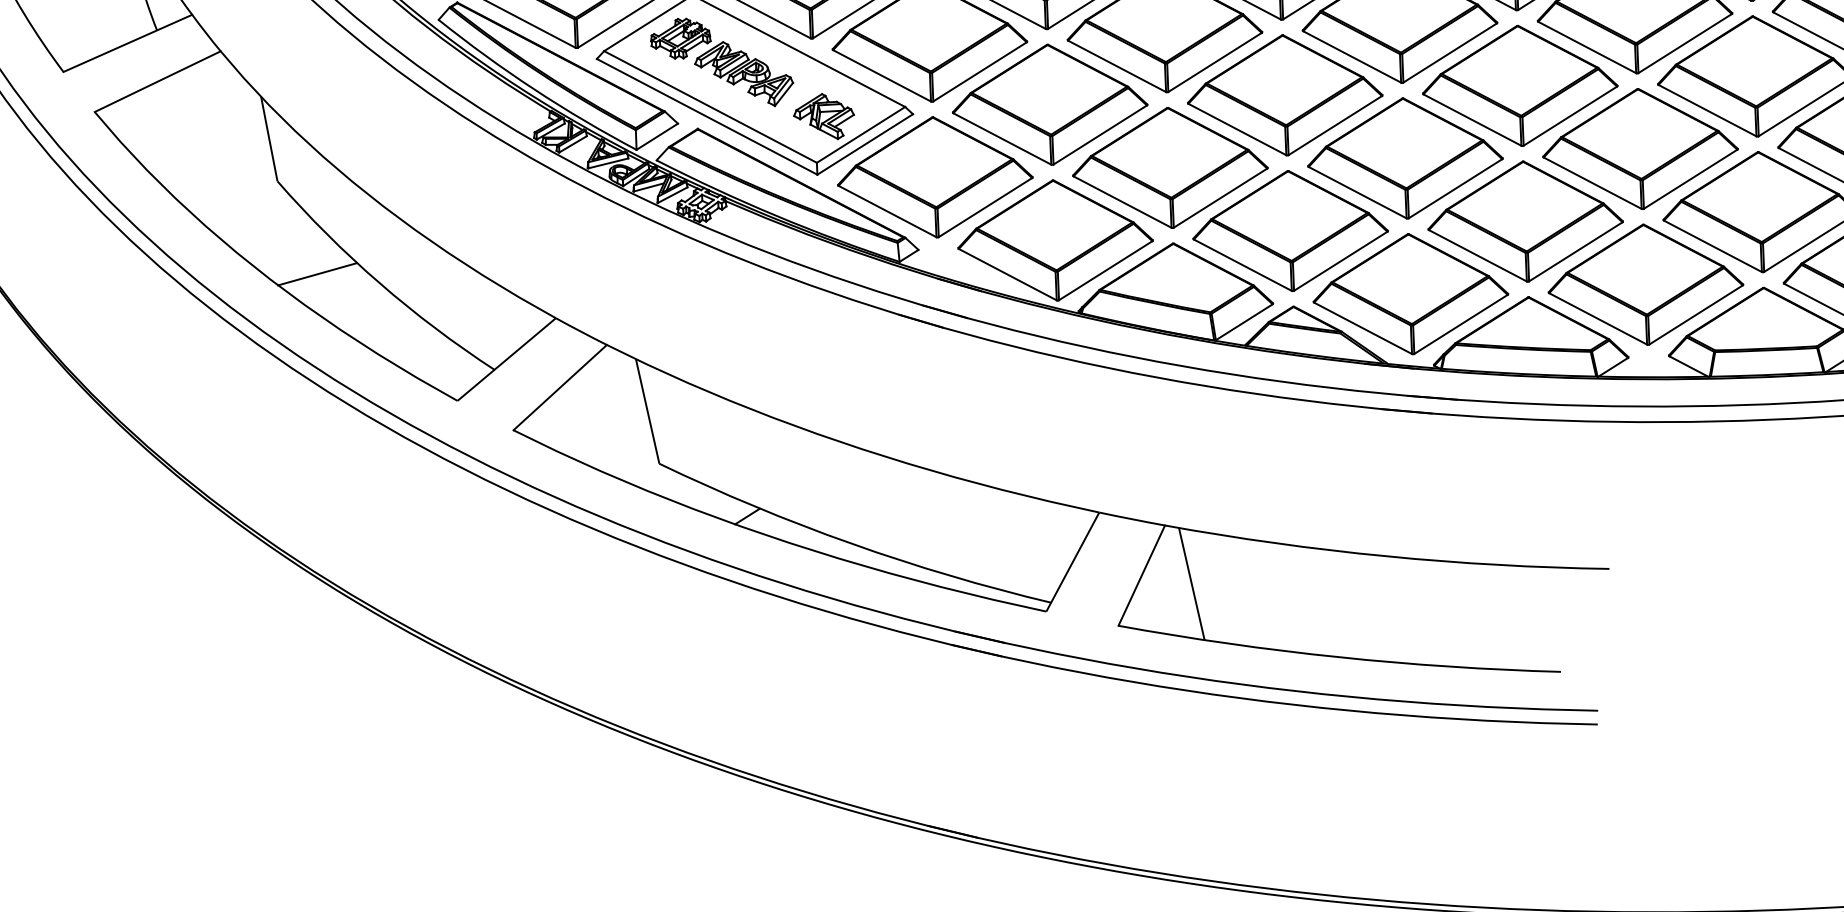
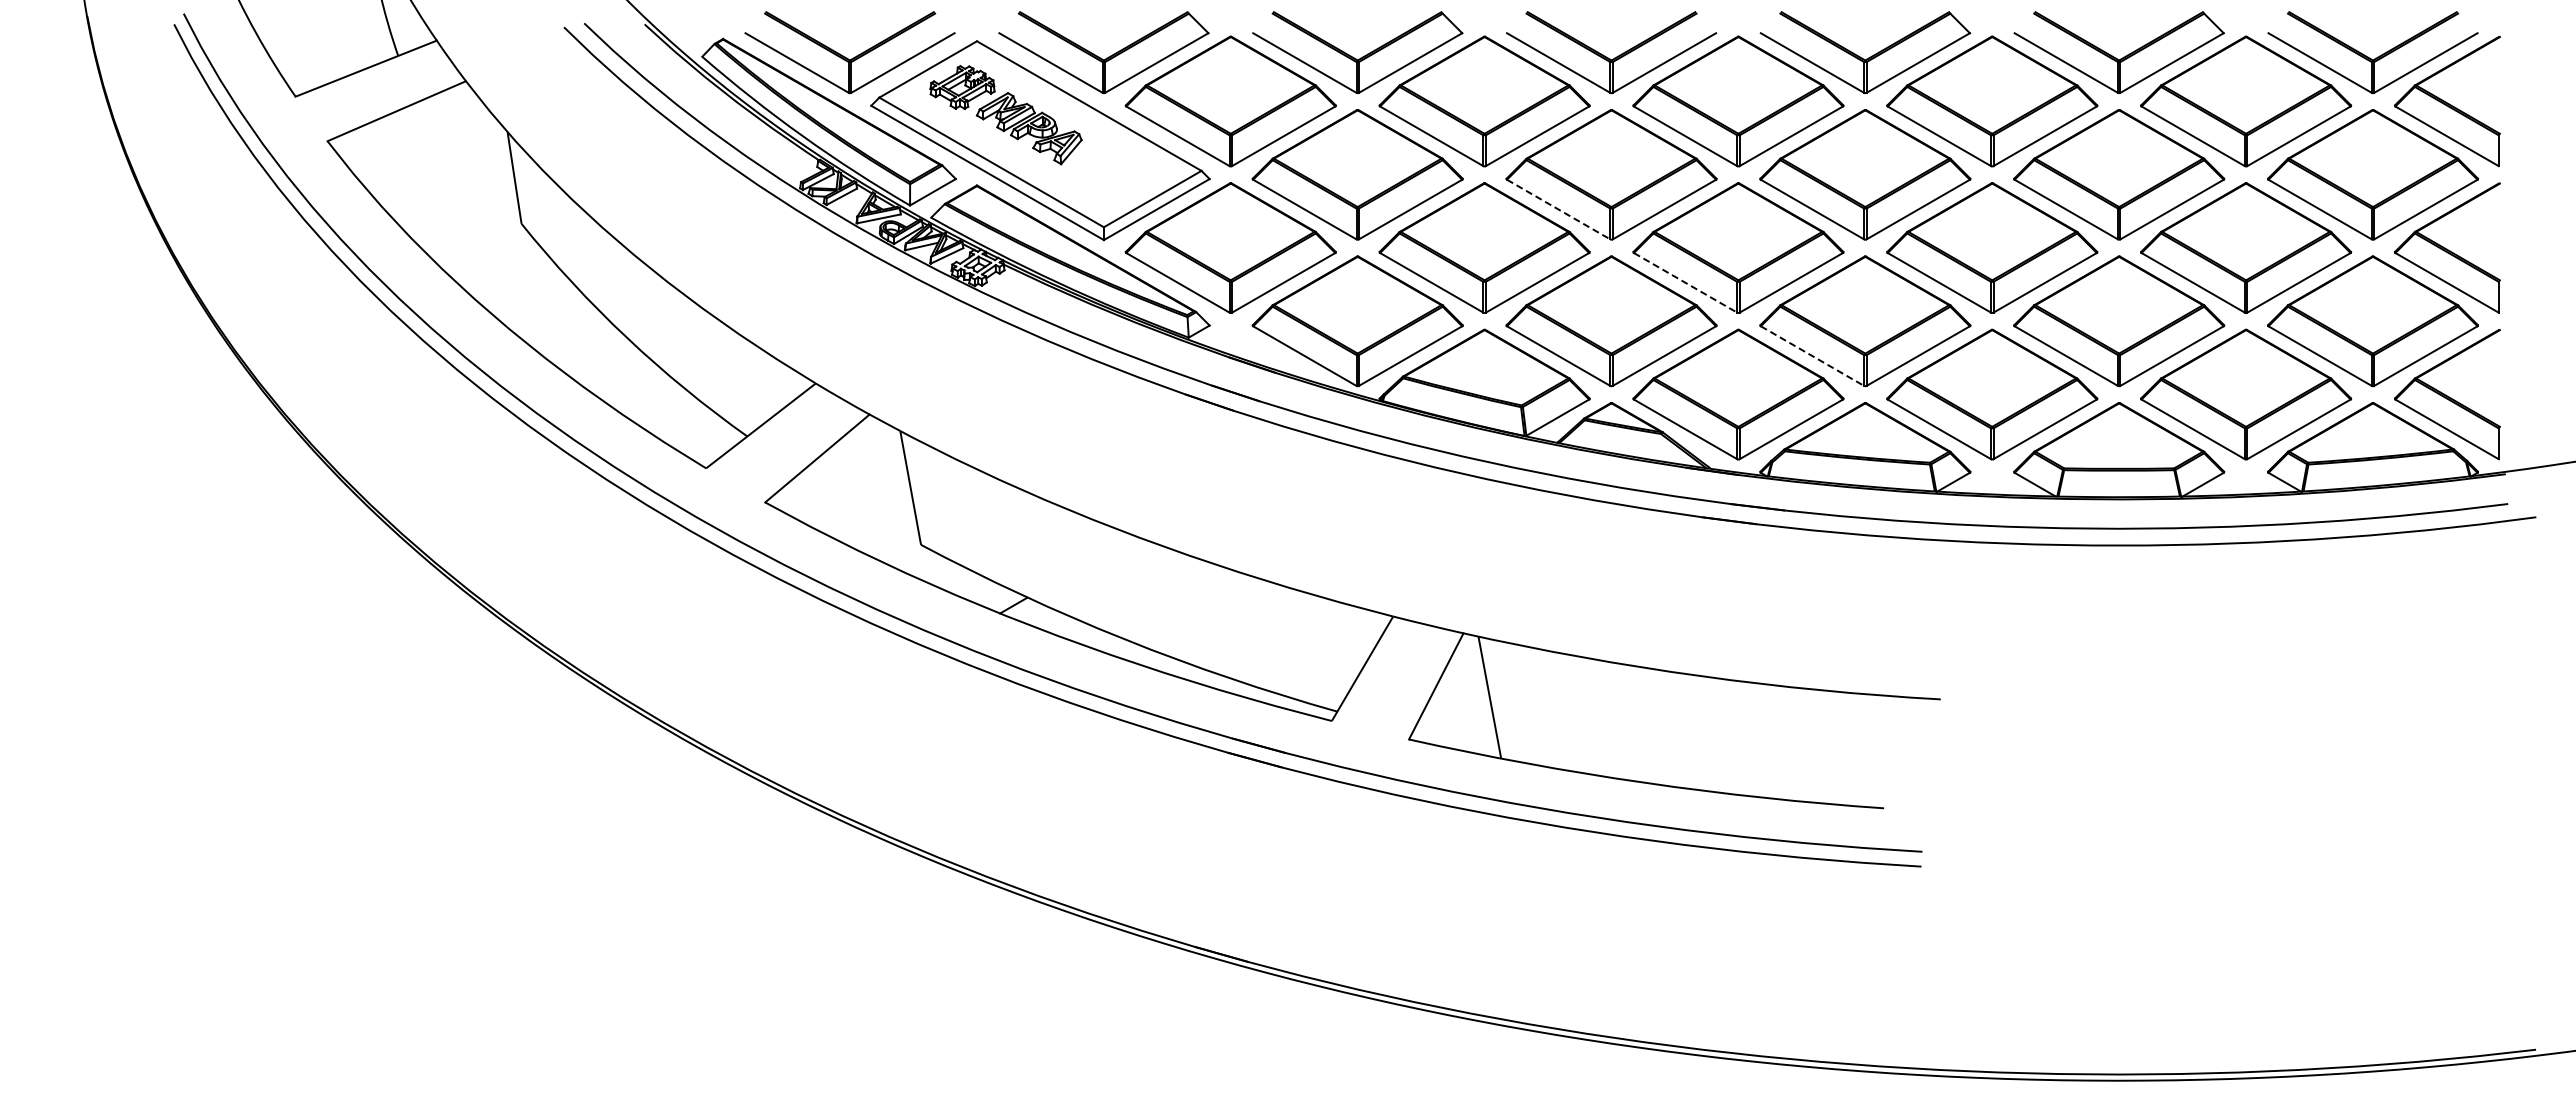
part: (823, 116) -> (1113, 177), removed
line: (1237, 129) -> (1558, 209), solid -> dashed
line: (1357, 192) -> (1685, 282), solid -> dashed
line: (1477, 256) -> (1812, 356), solid -> dashed
line: (317, 274) -> (560, 325), removed

